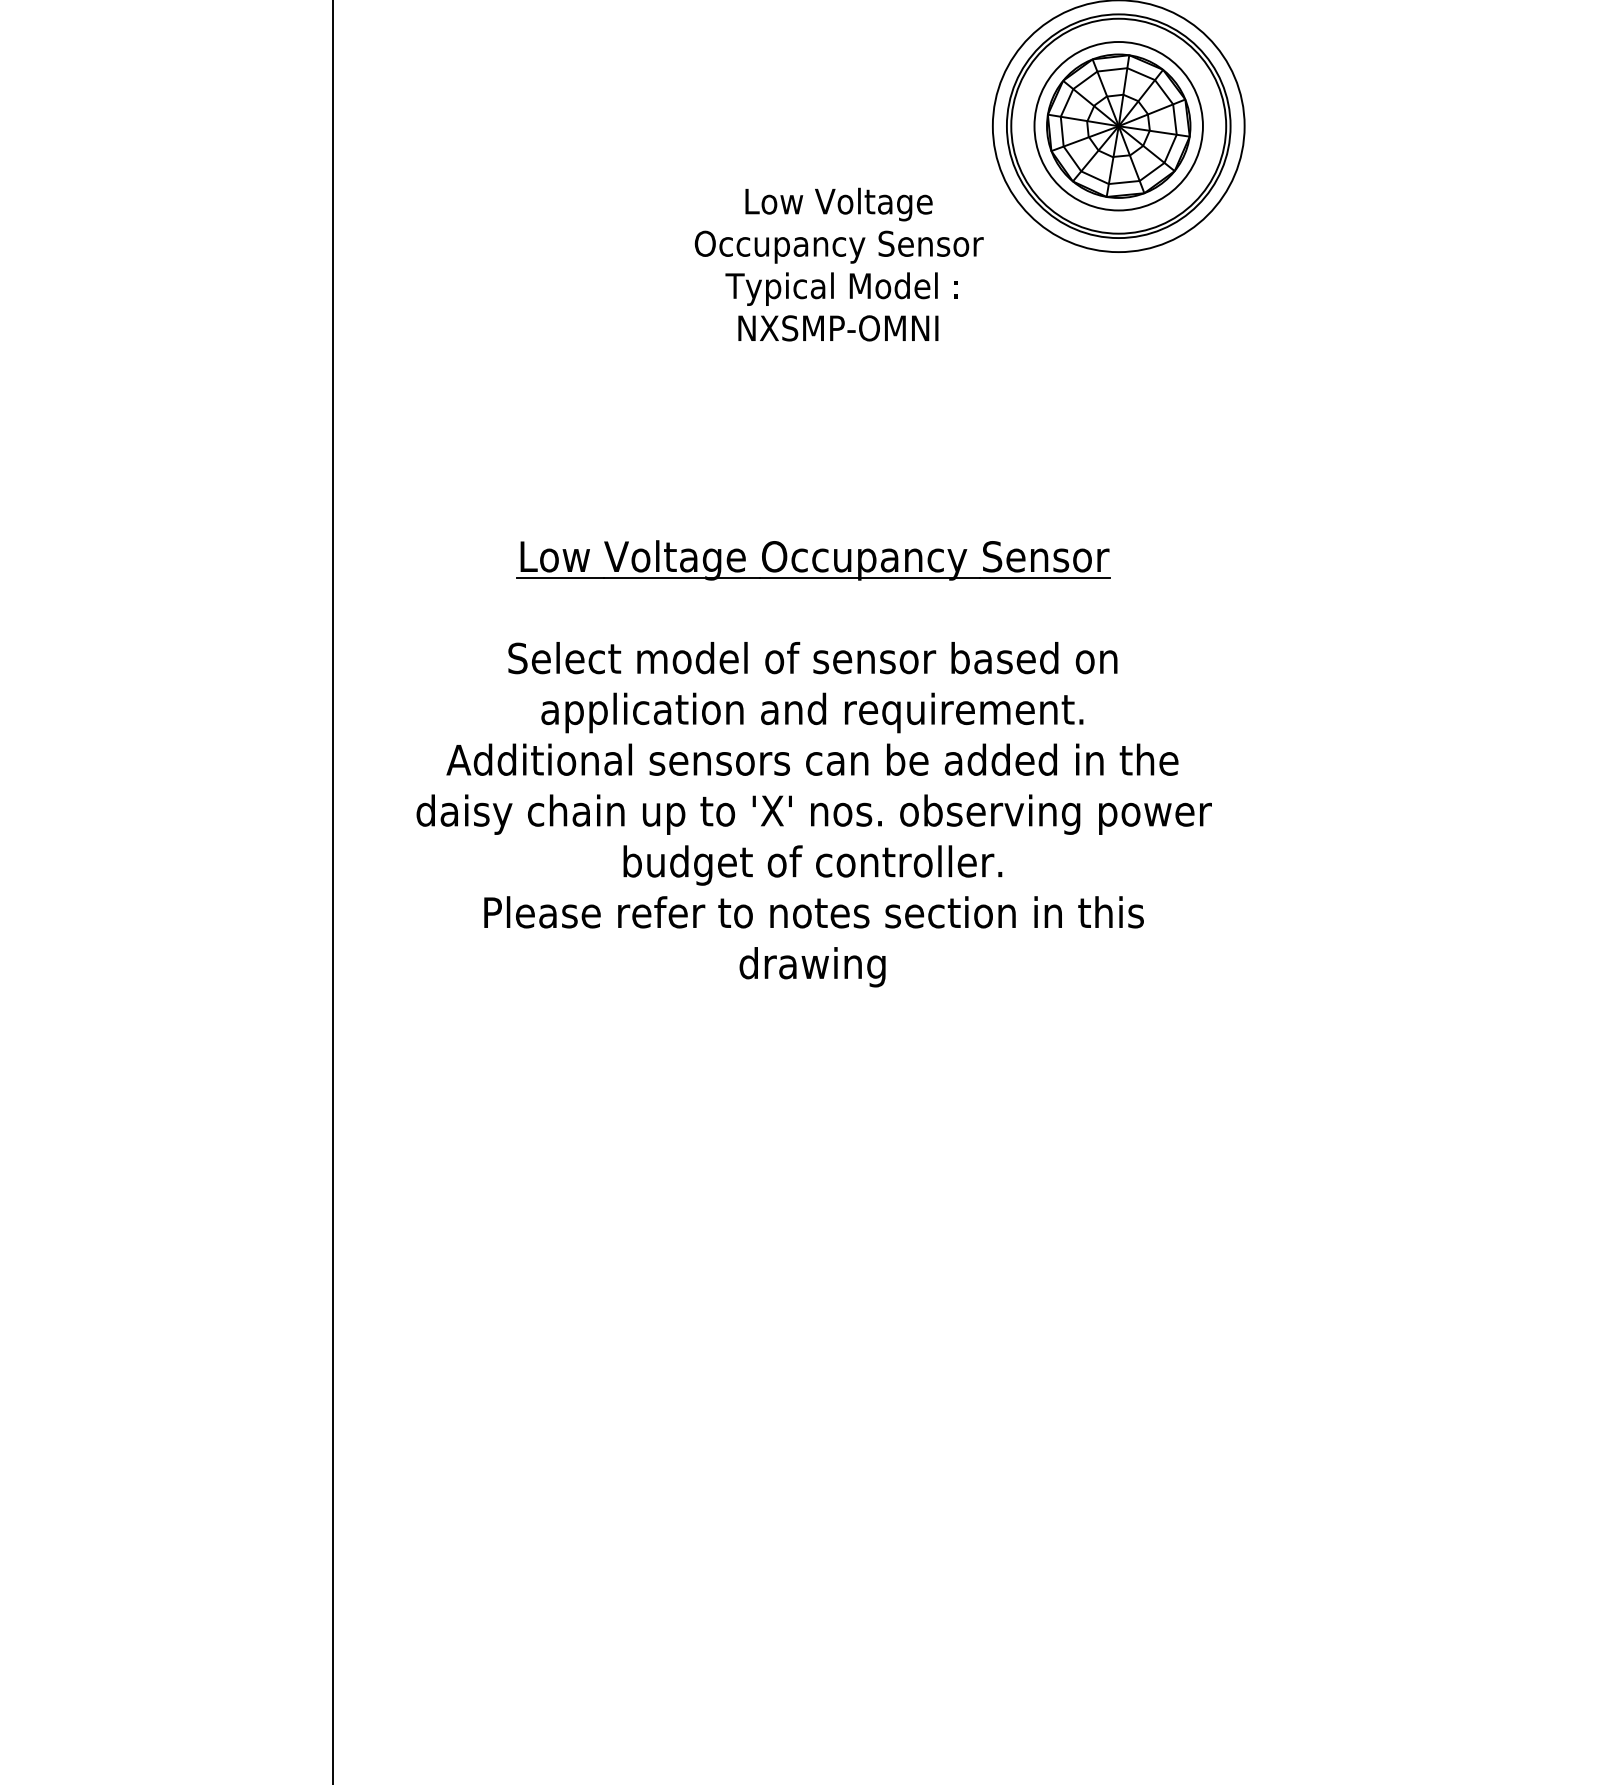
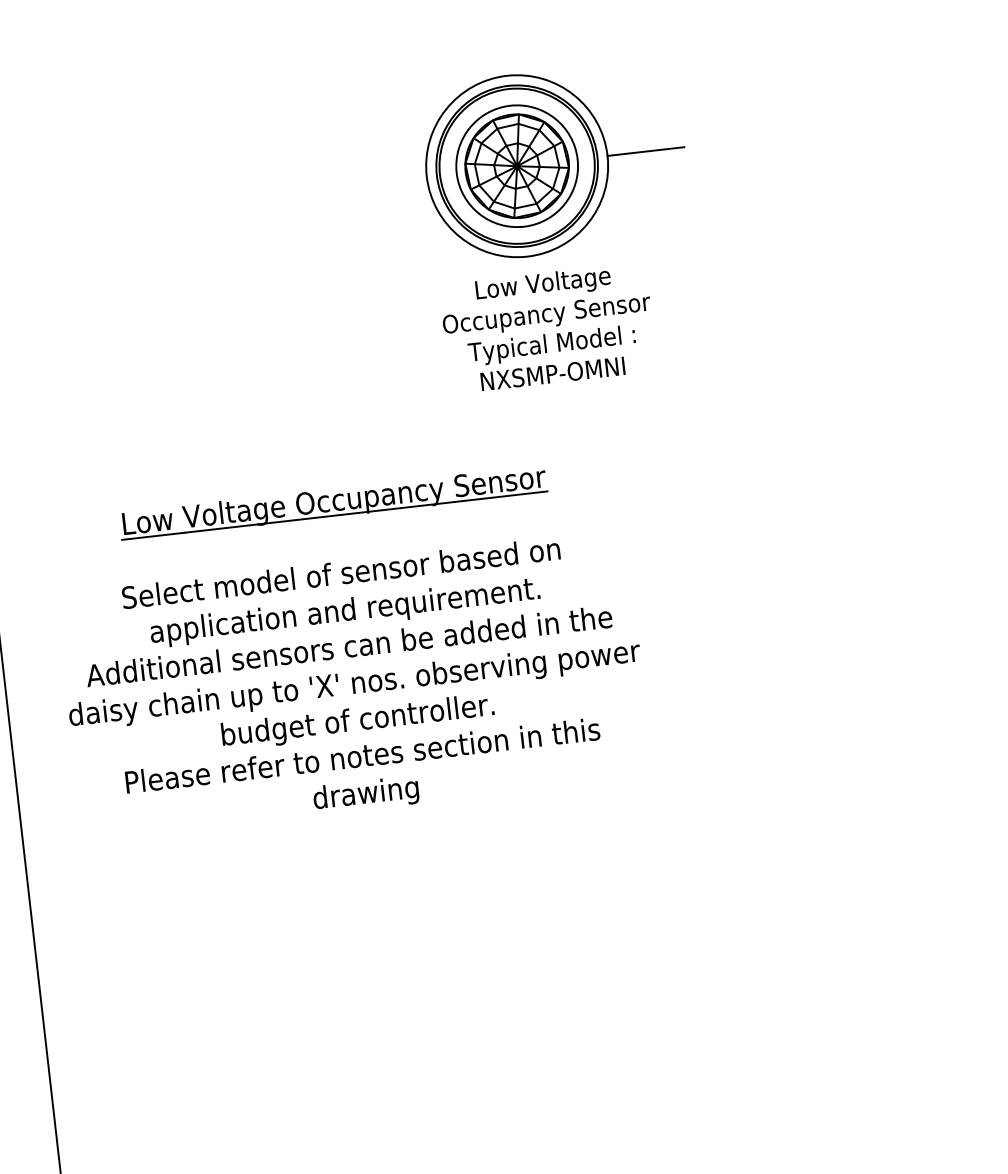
line: (1297, 126) -> (645, 151), added
text: (838, 264) -> (547, 328), moved

